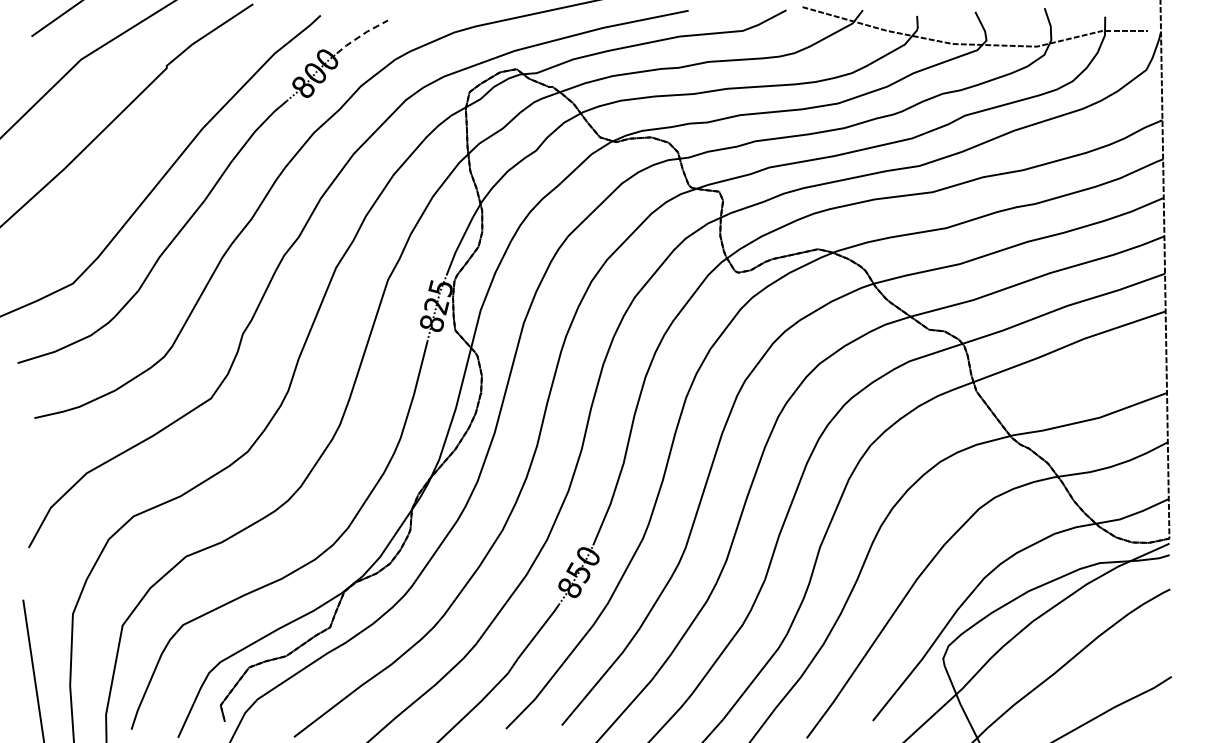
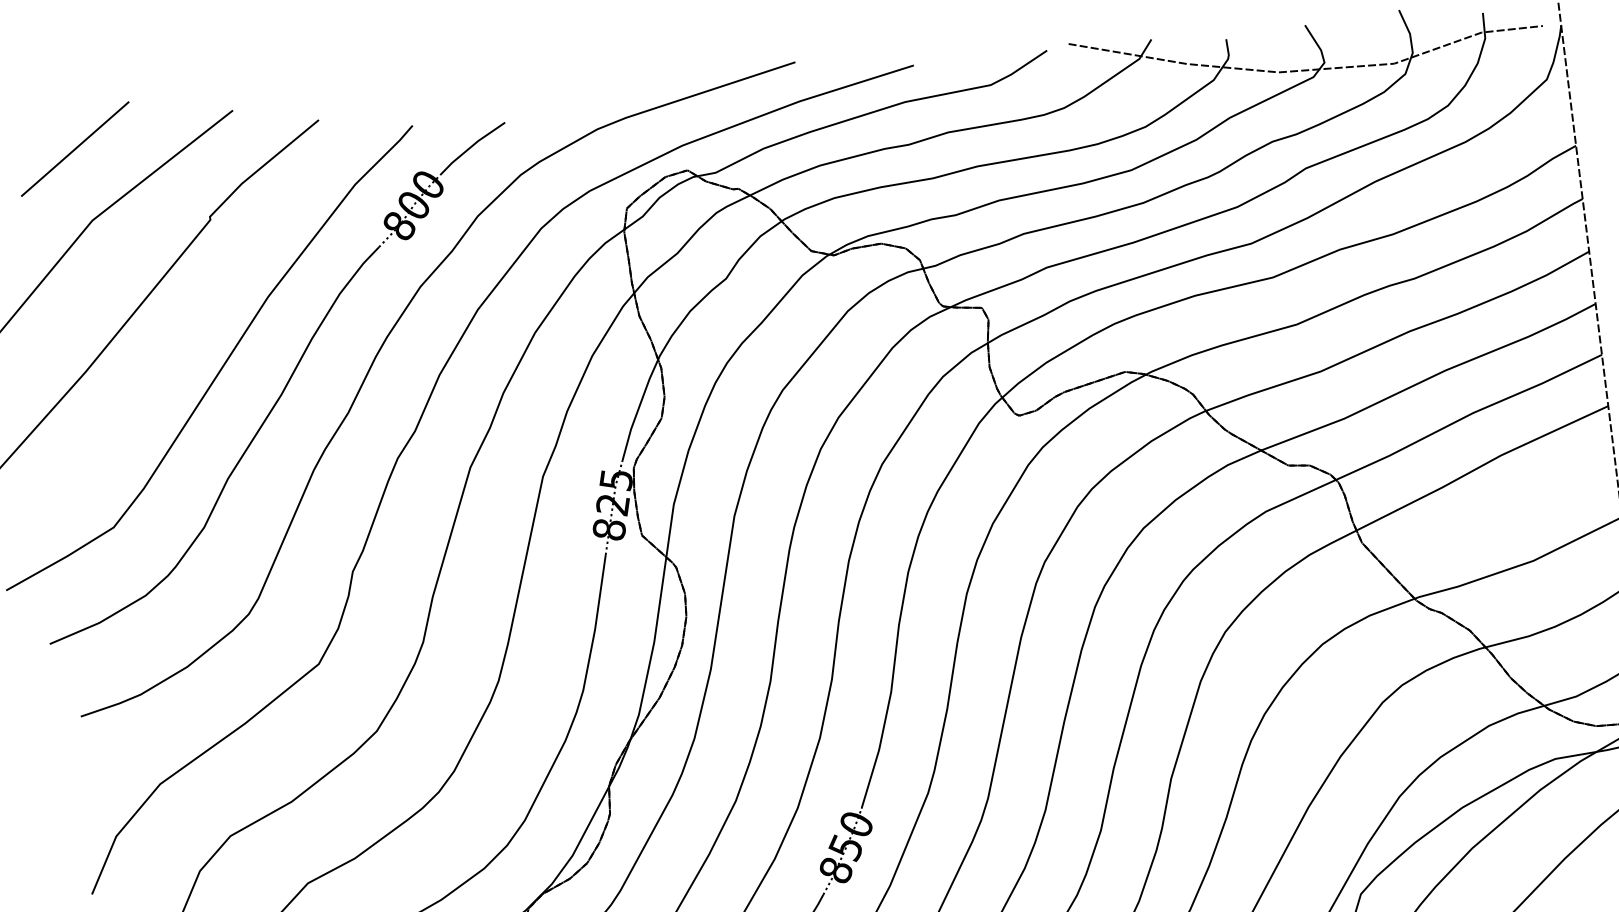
line: (361, 35) -> (471, 146), dashed -> solid

